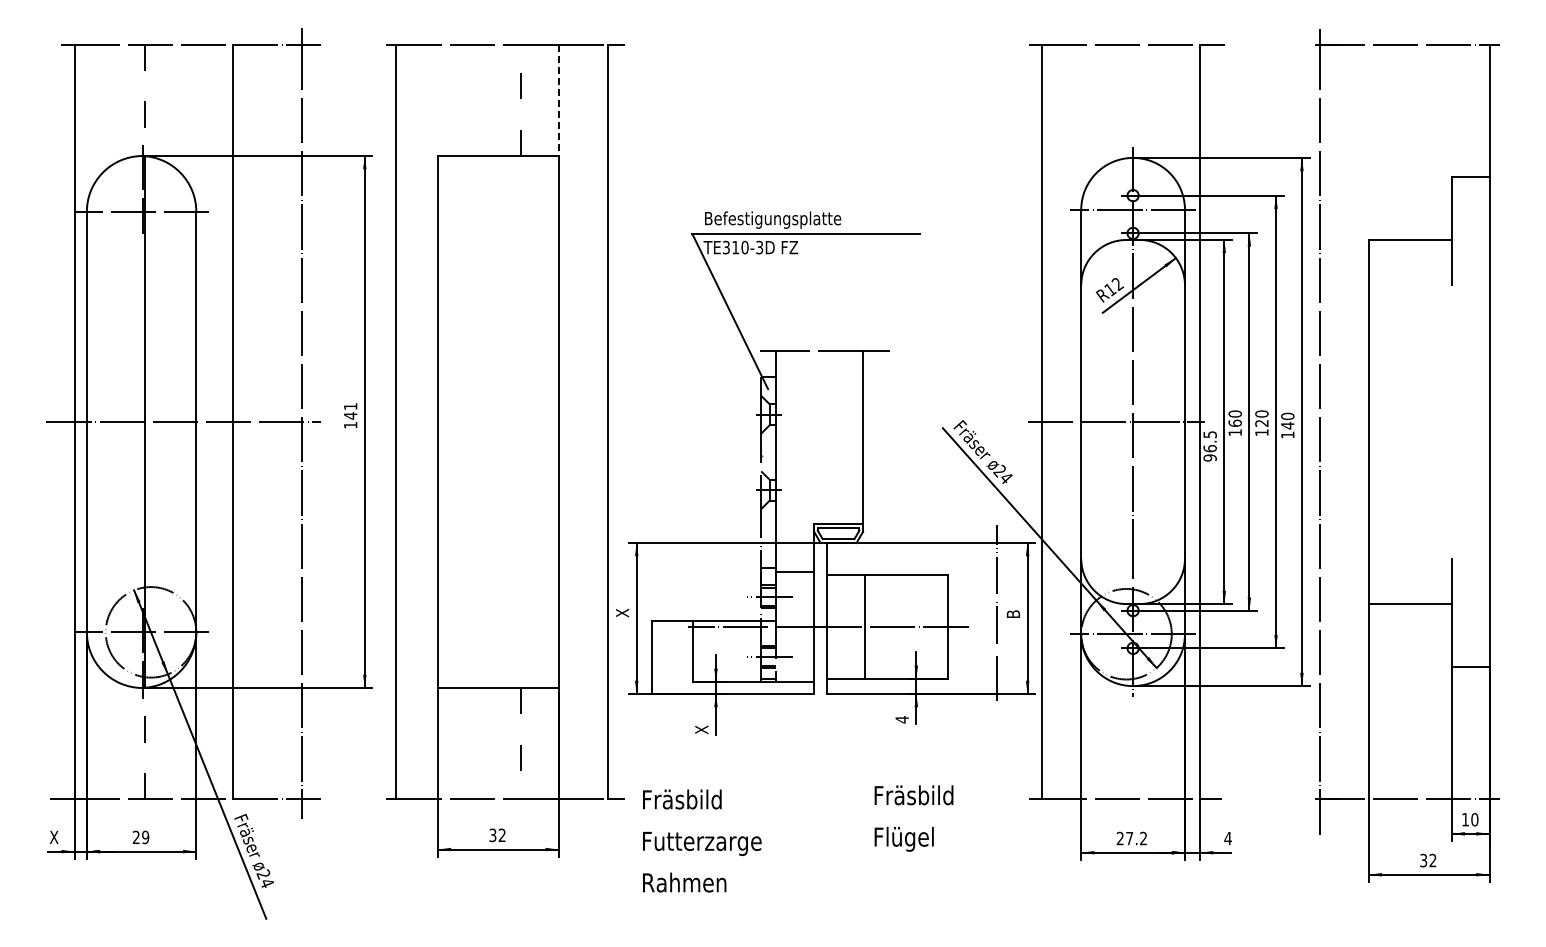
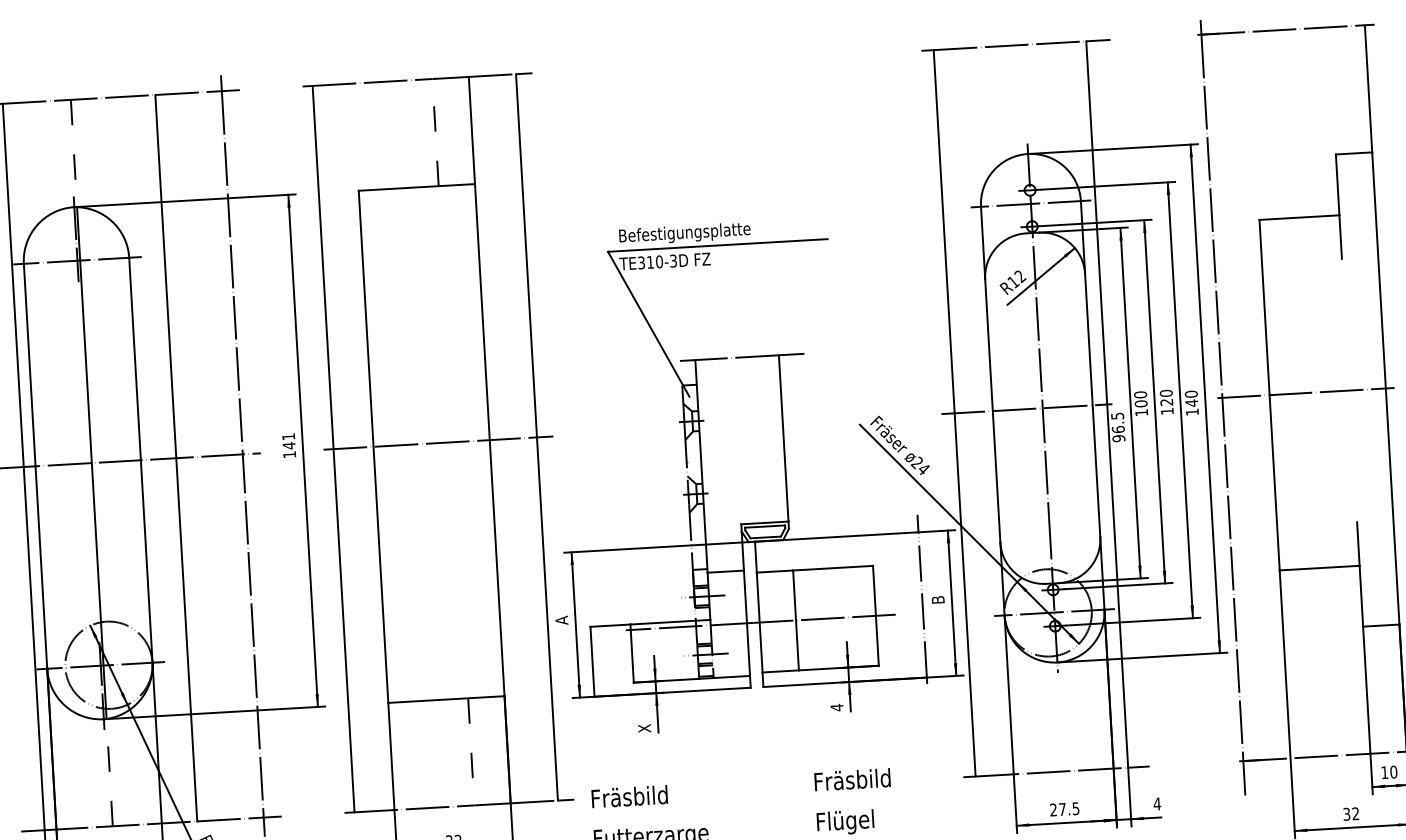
line: (558, 100) -> (471, 130), dashed -> solid
line: (505, 422) -> (438, 443), added
text: (1234, 422) -> (1140, 403), 160 -> 100
line: (1406, 422) -> (1305, 393), added
text: (622, 612) -> (561, 619), X -> A
text: (1143, 838) -> (1075, 808), 27.2 -> 27.5

